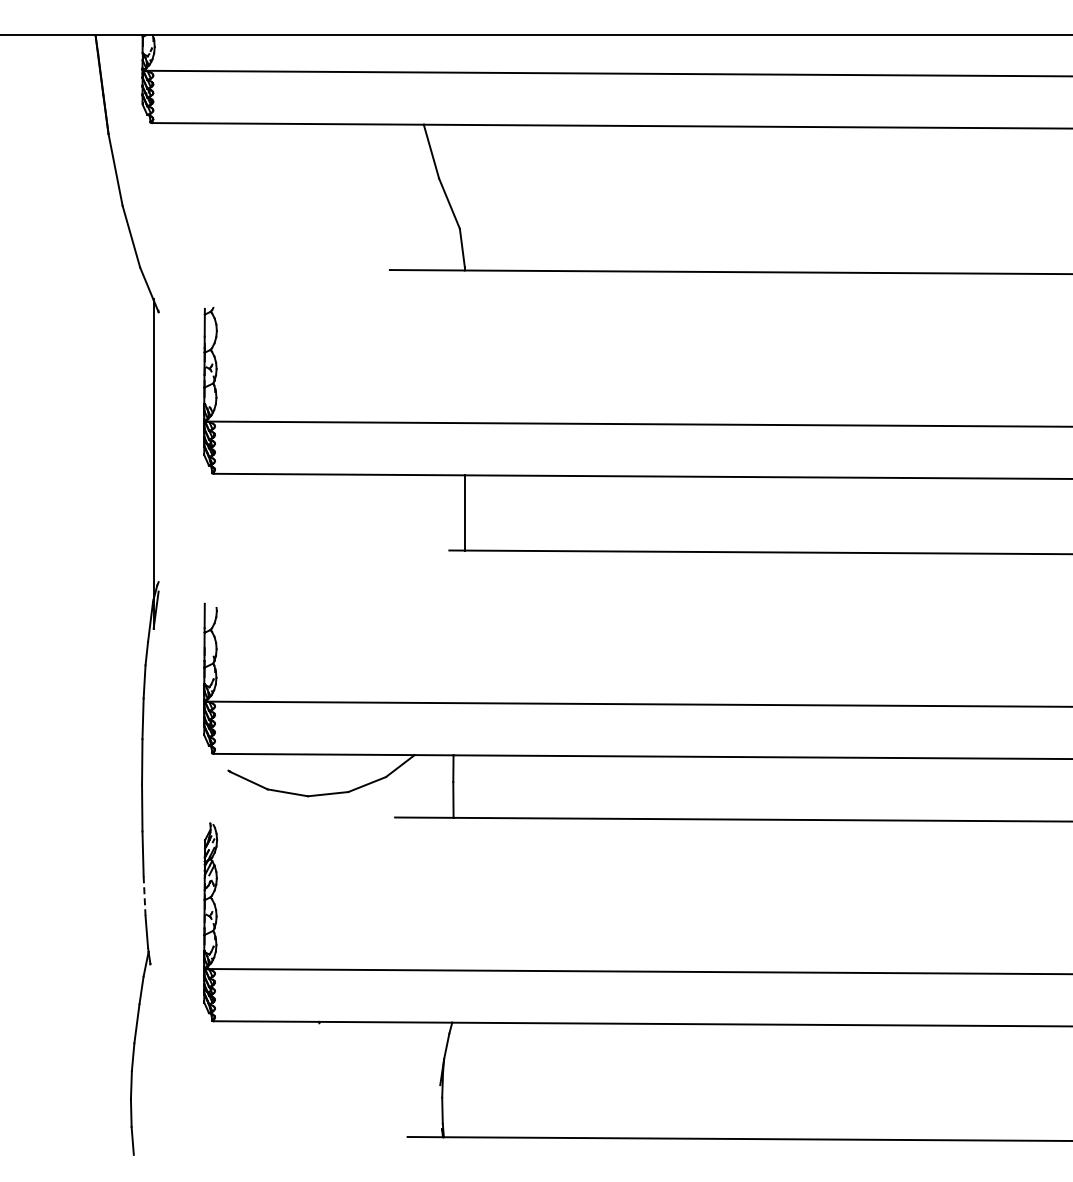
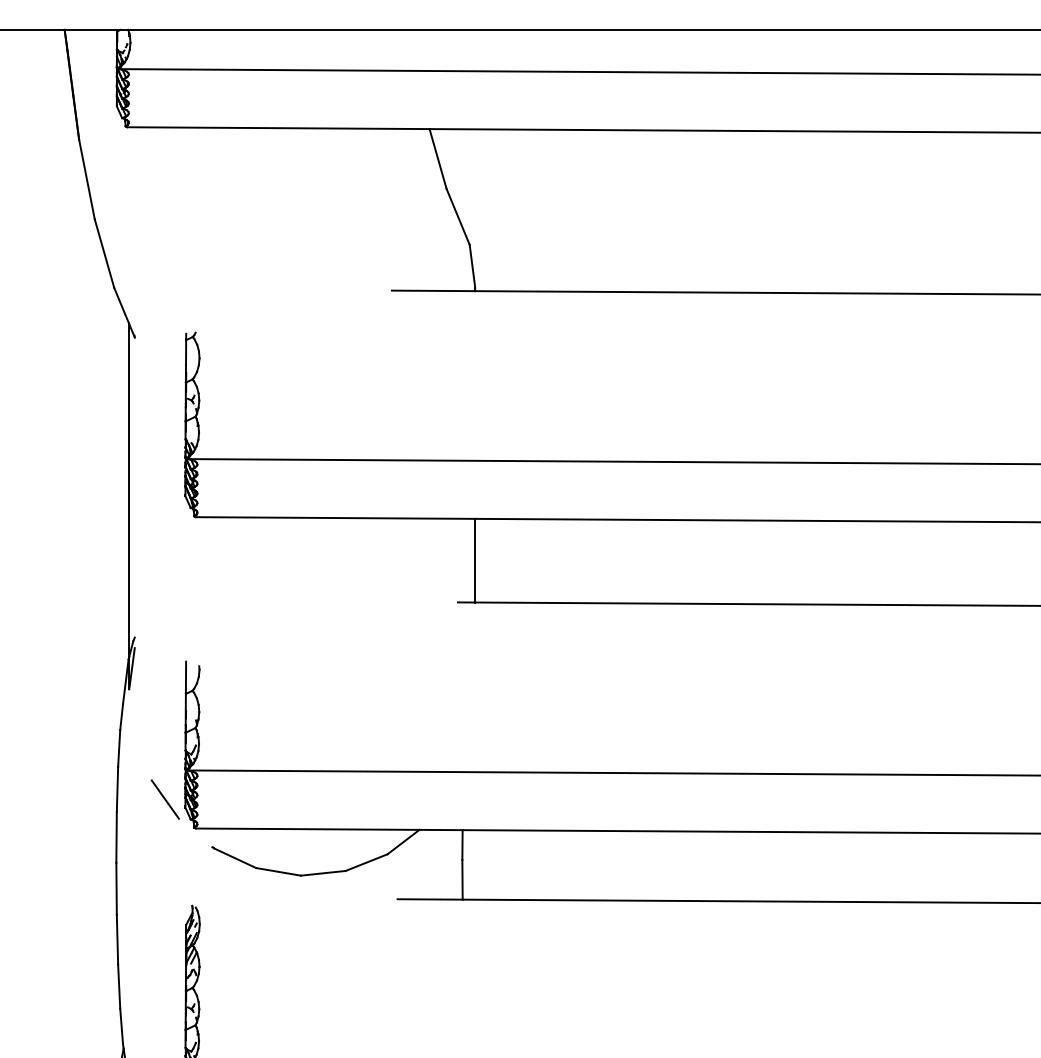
line: (185, 727) -> (164, 799), added
line: (144, 896) -> (119, 987), dashed -> solid

